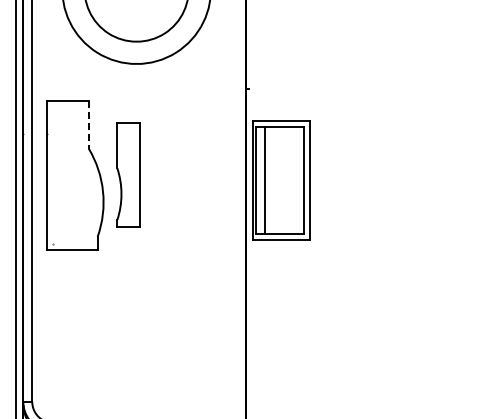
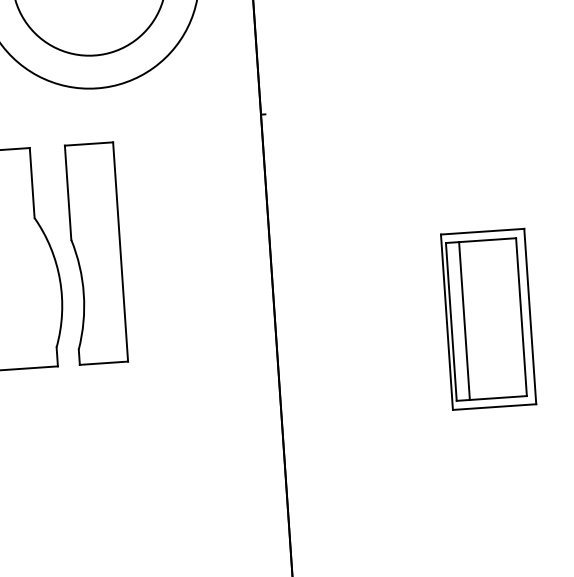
line: (88, 124) -> (31, 182), dashed -> solid
part: (128, 175) -> (95, 253), size x1.43
part: (281, 180) -> (488, 318), moved

